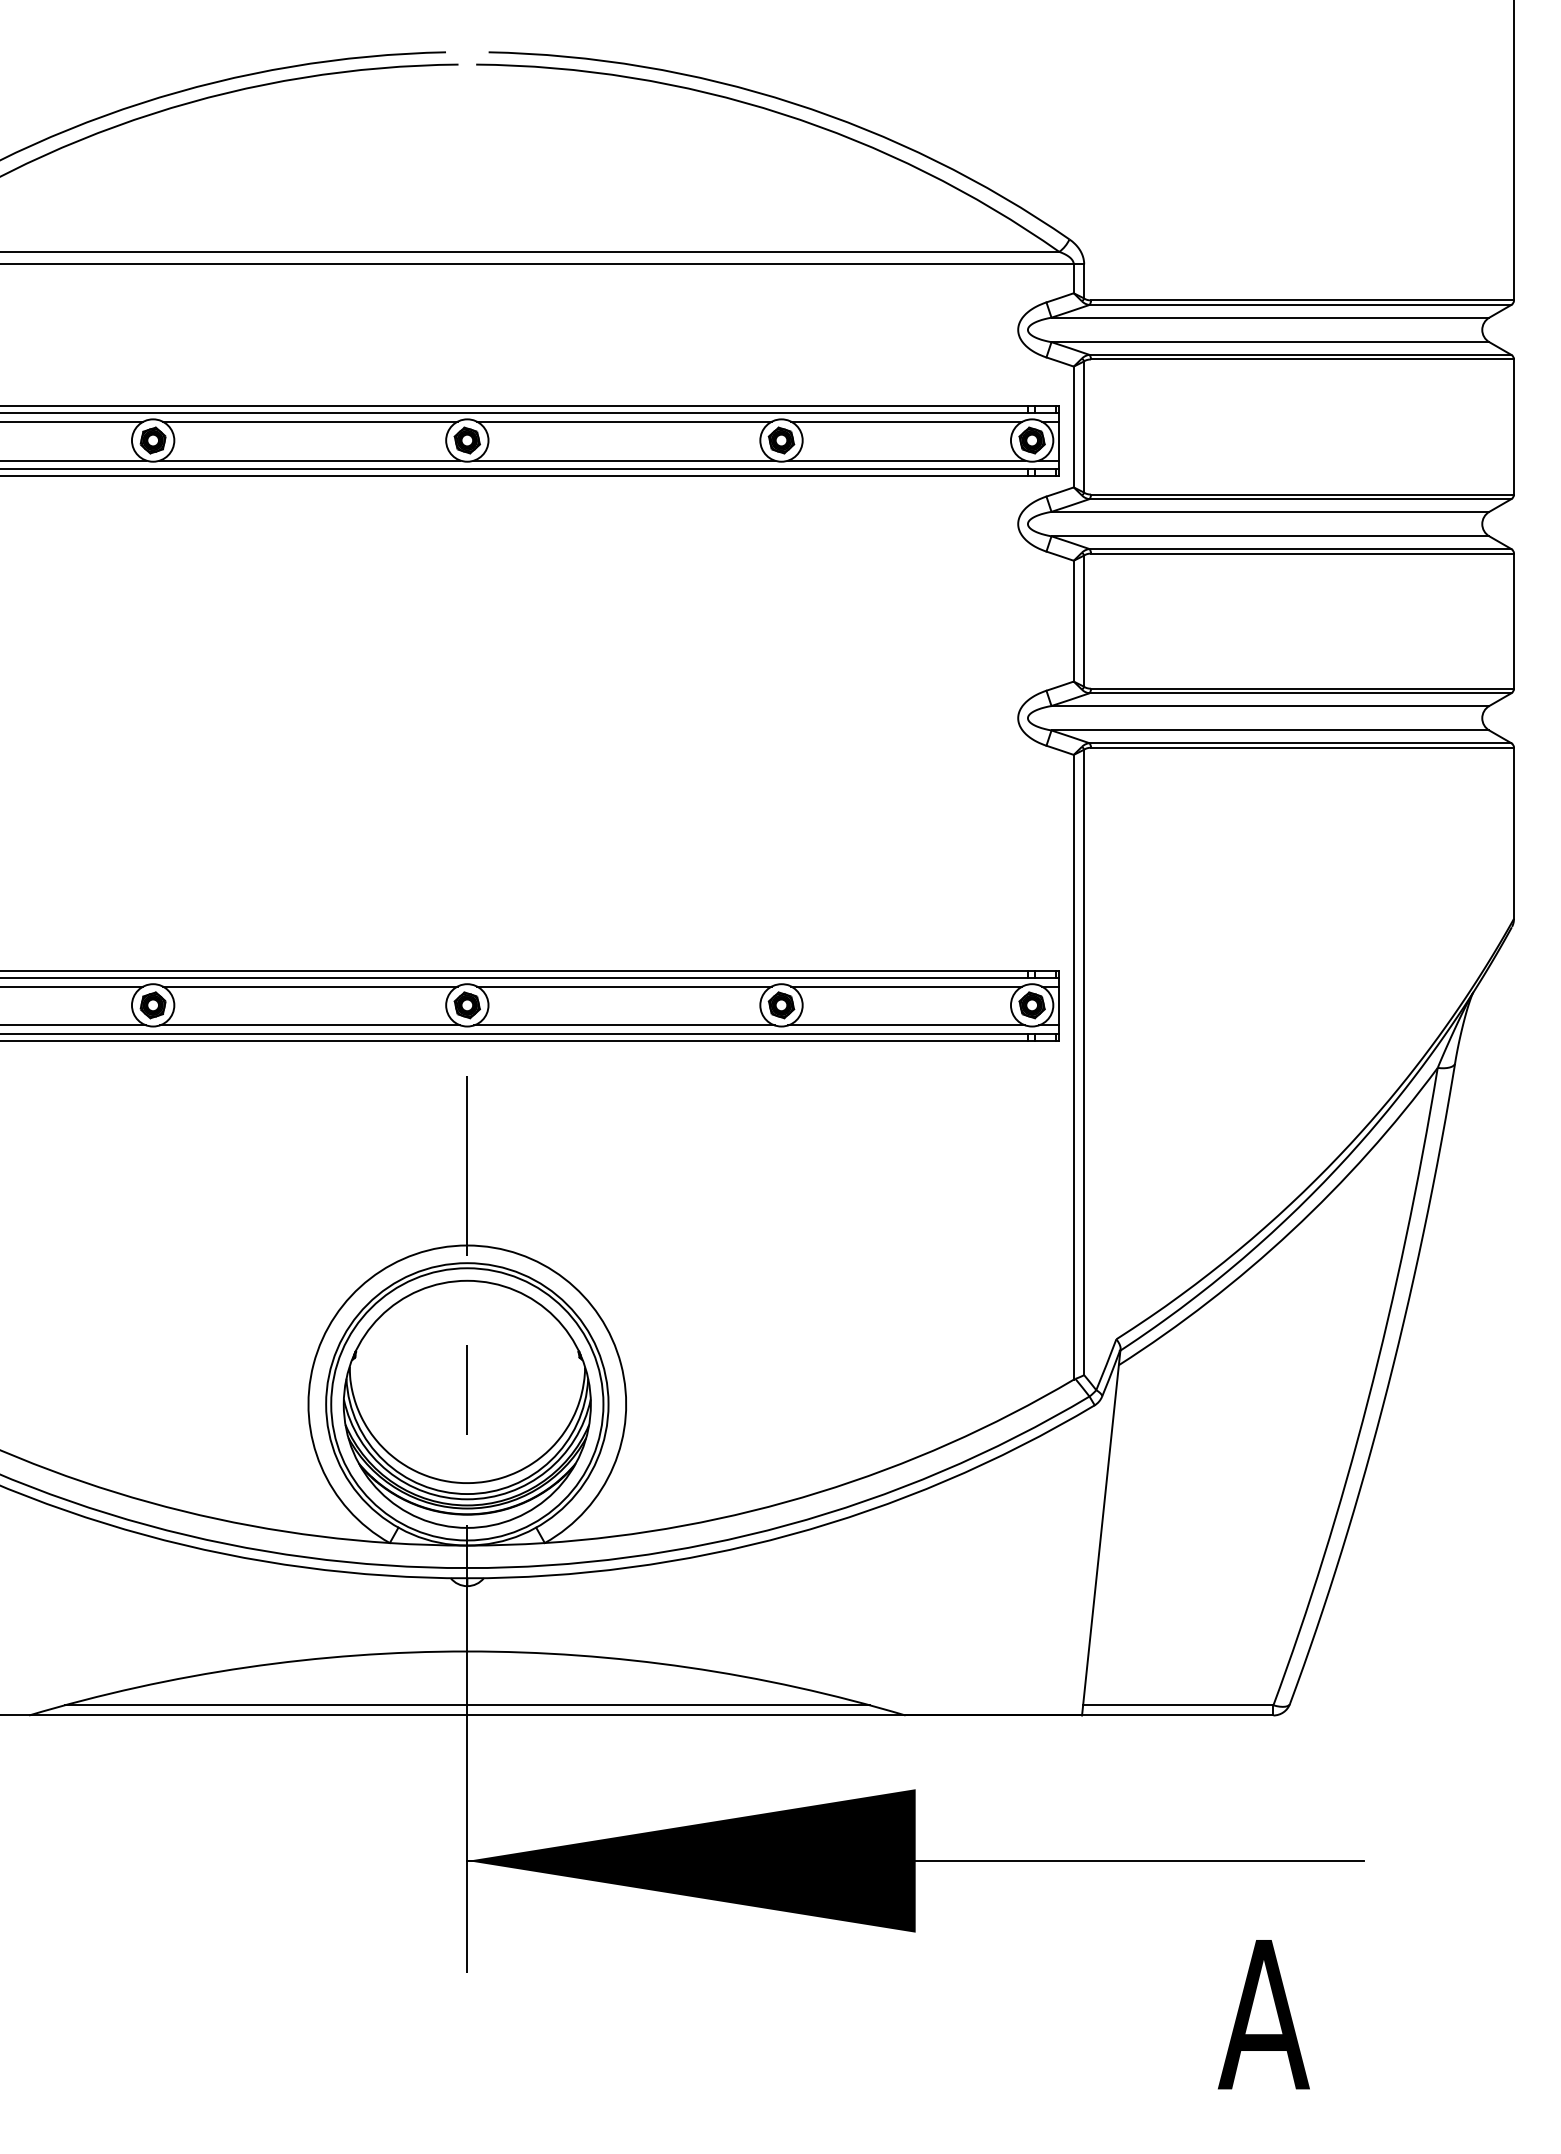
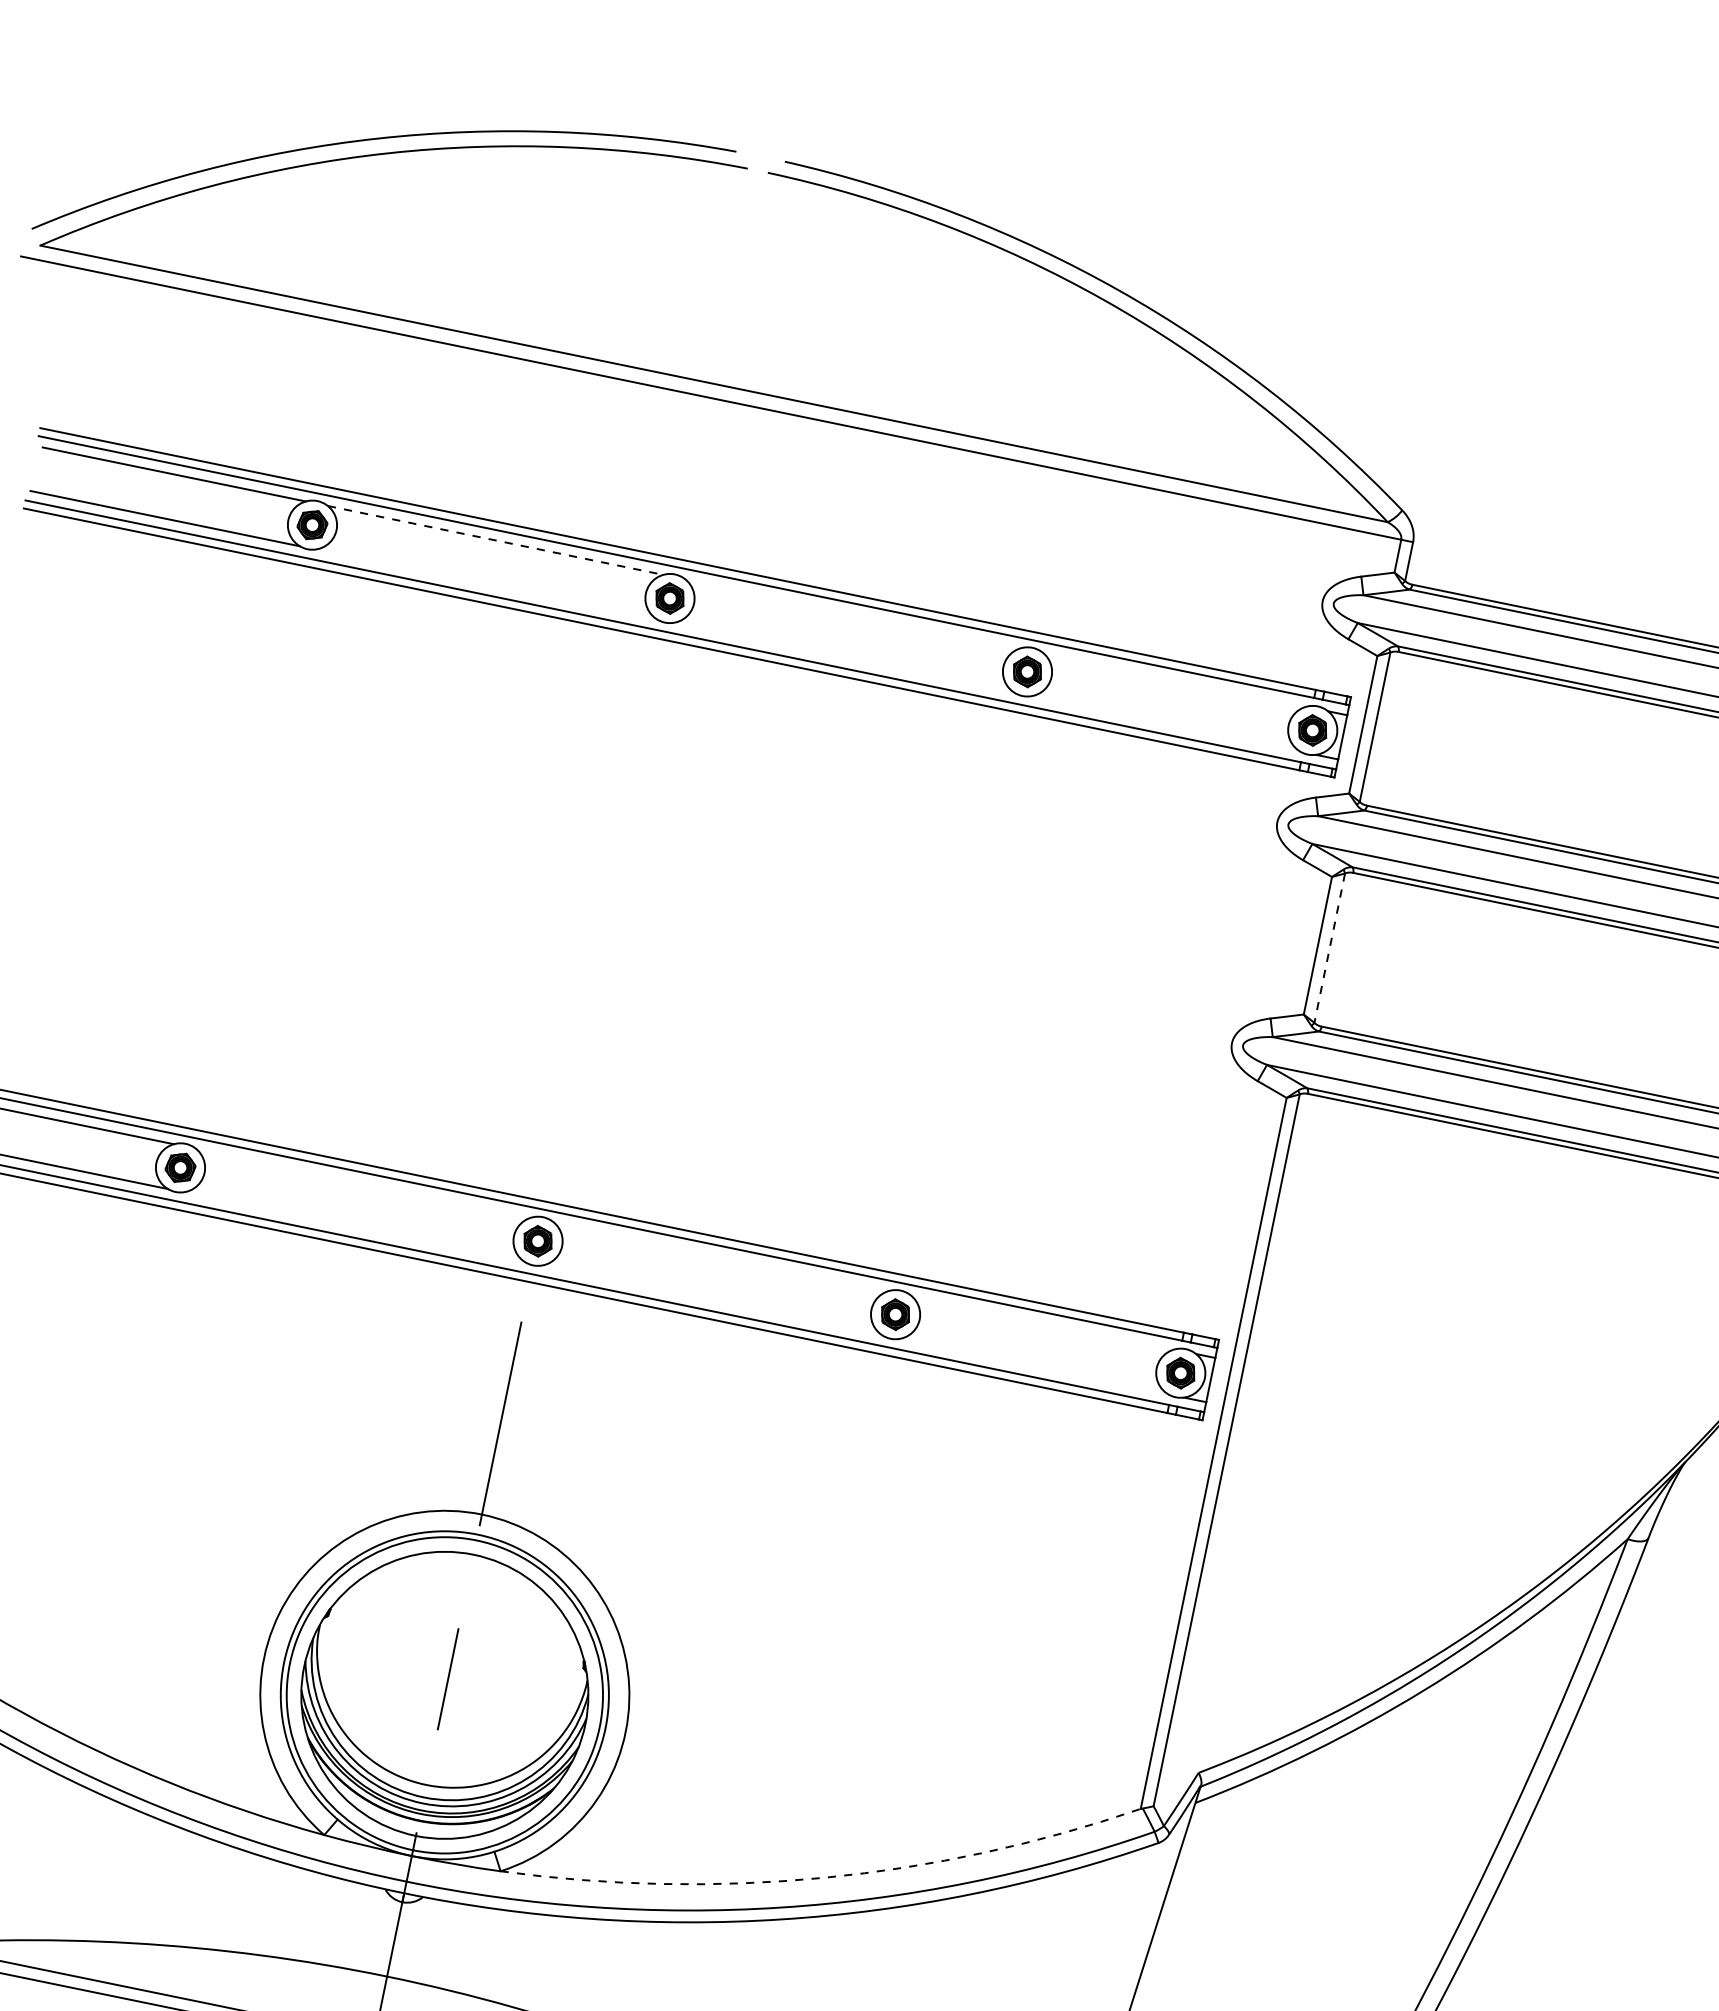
line: (310, 421) -> (495, 540), solid -> dashed
line: (624, 421) -> (853, 613), removed
line: (906, 421) -> (1174, 679), removed
line: (310, 460) -> (486, 584), removed
line: (624, 460) -> (844, 657), removed
line: (906, 460) -> (1165, 723), removed
line: (1084, 621) -> (1330, 948), solid -> dashed
line: (309, 986) -> (362, 1182), removed
line: (624, 986) -> (721, 1256), removed
line: (906, 986) -> (1042, 1322), removed
line: (310, 1025) -> (354, 1227), removed
line: (624, 1025) -> (712, 1300), removed
line: (906, 1025) -> (1033, 1366), removed
arc: (818, 1492) -> (823, 1877), solid -> dashed

